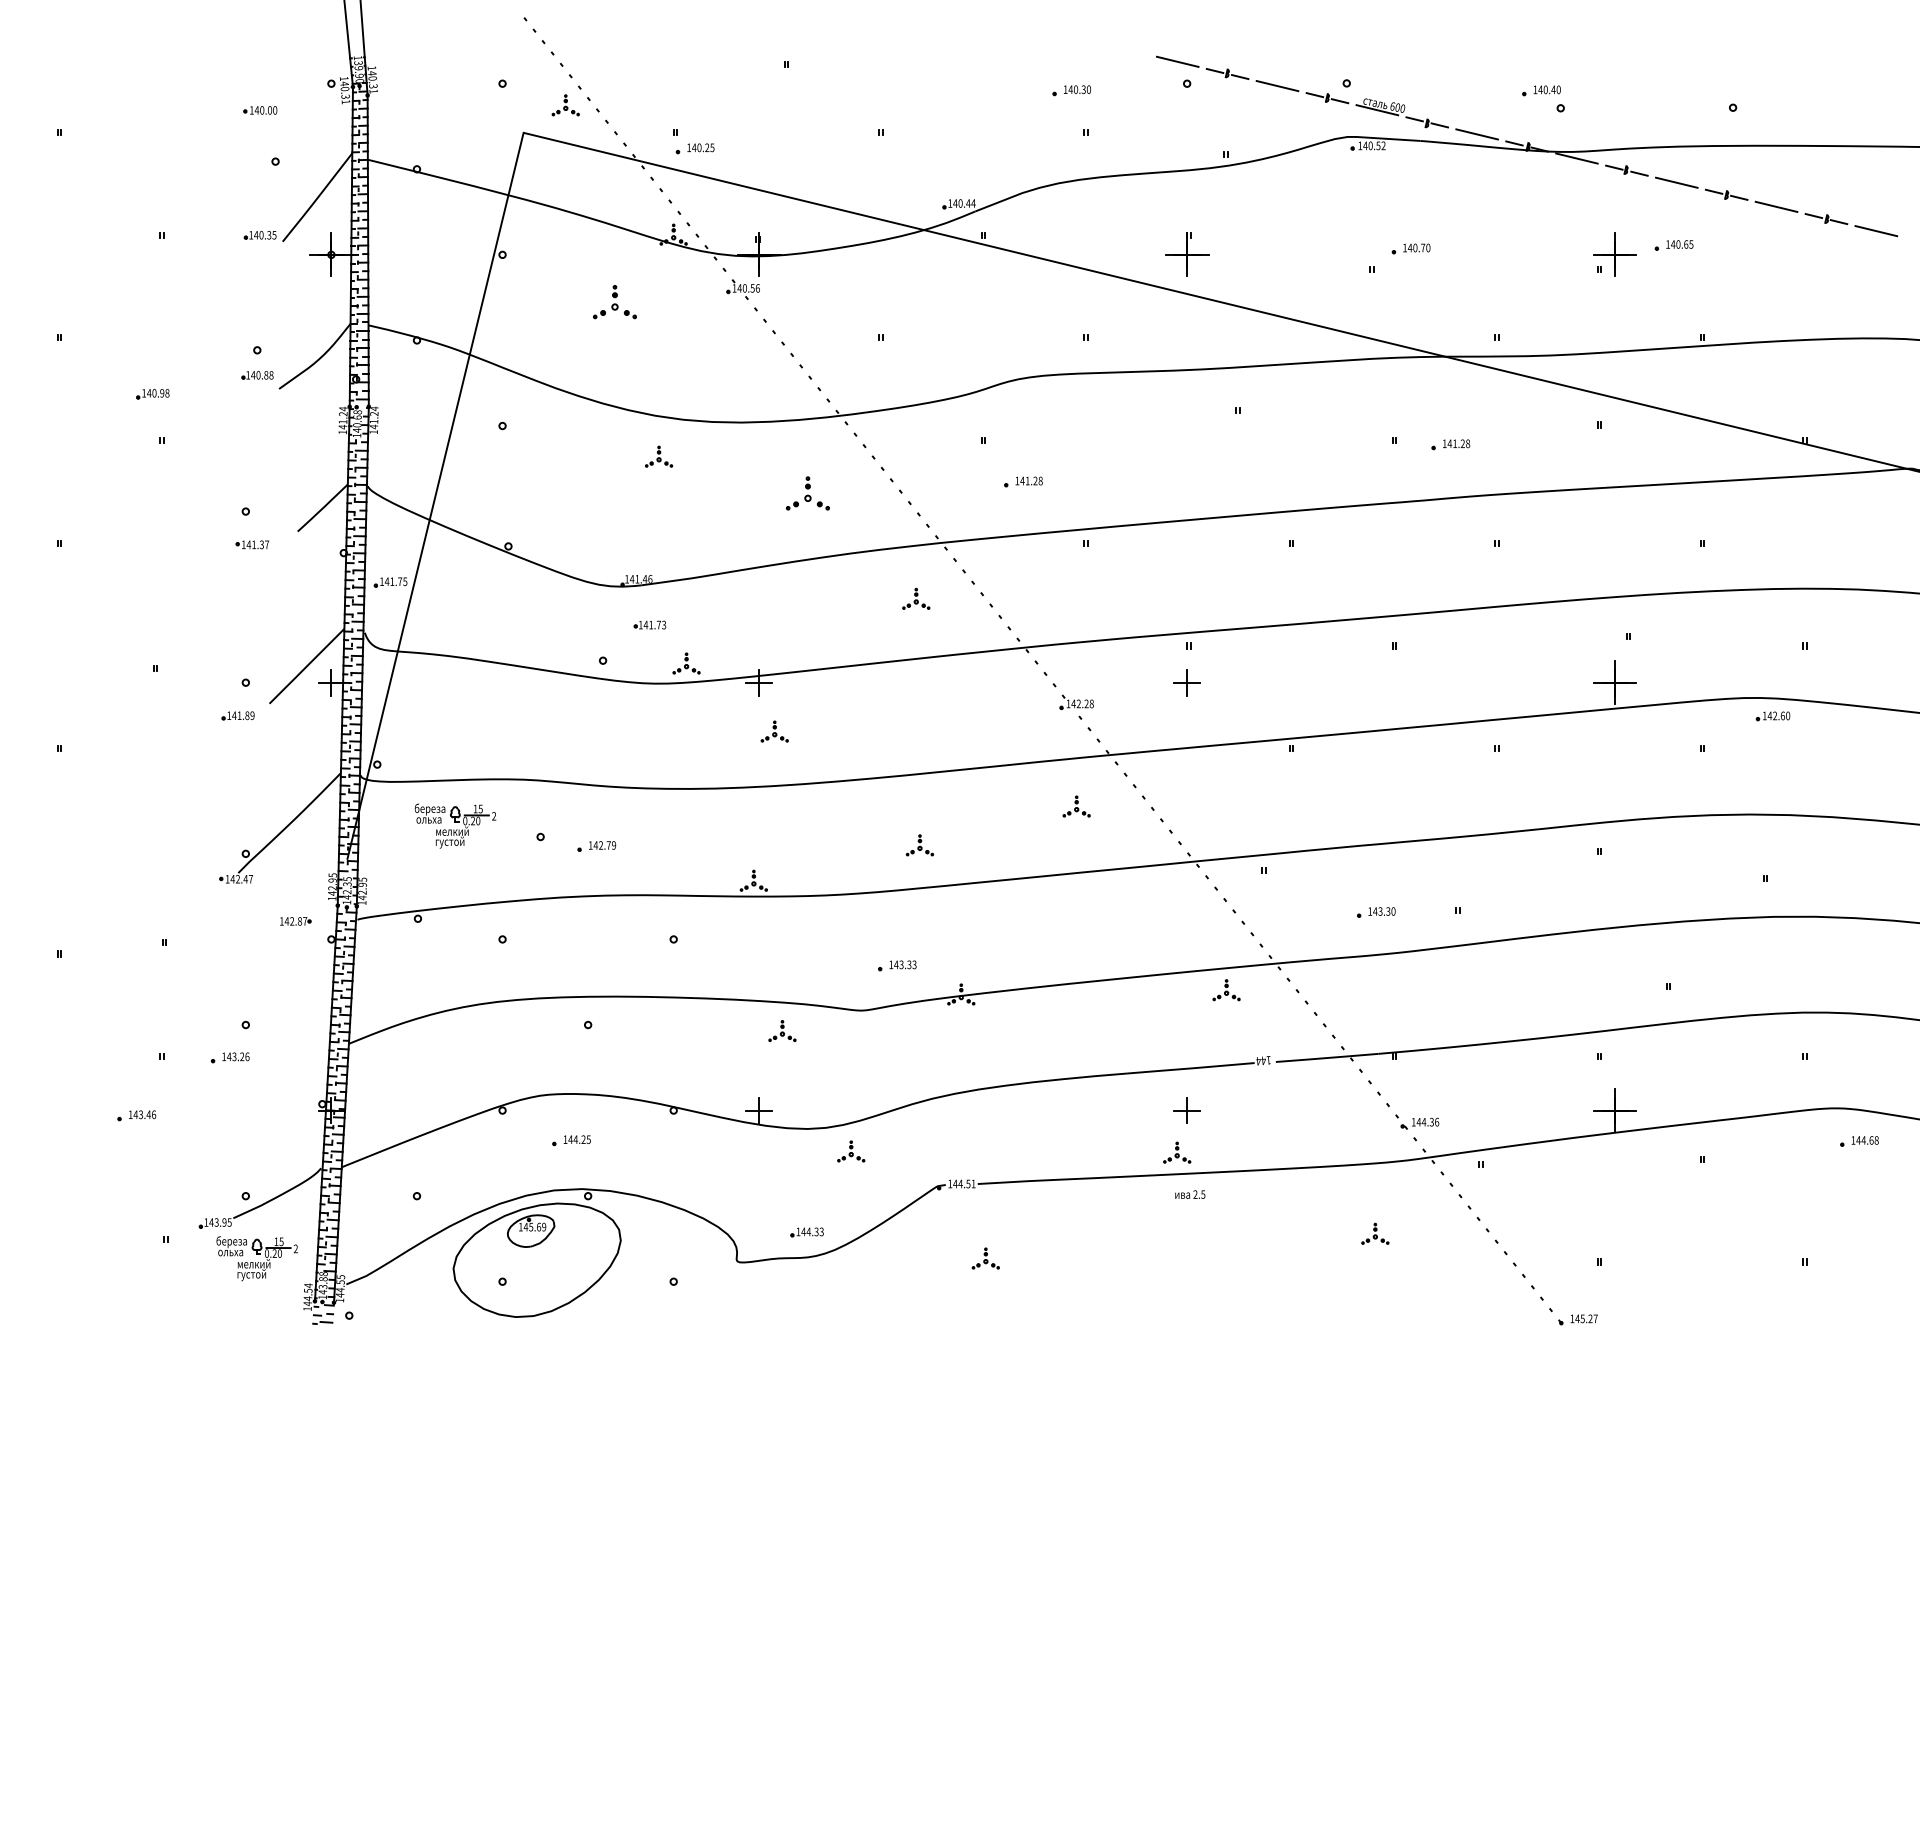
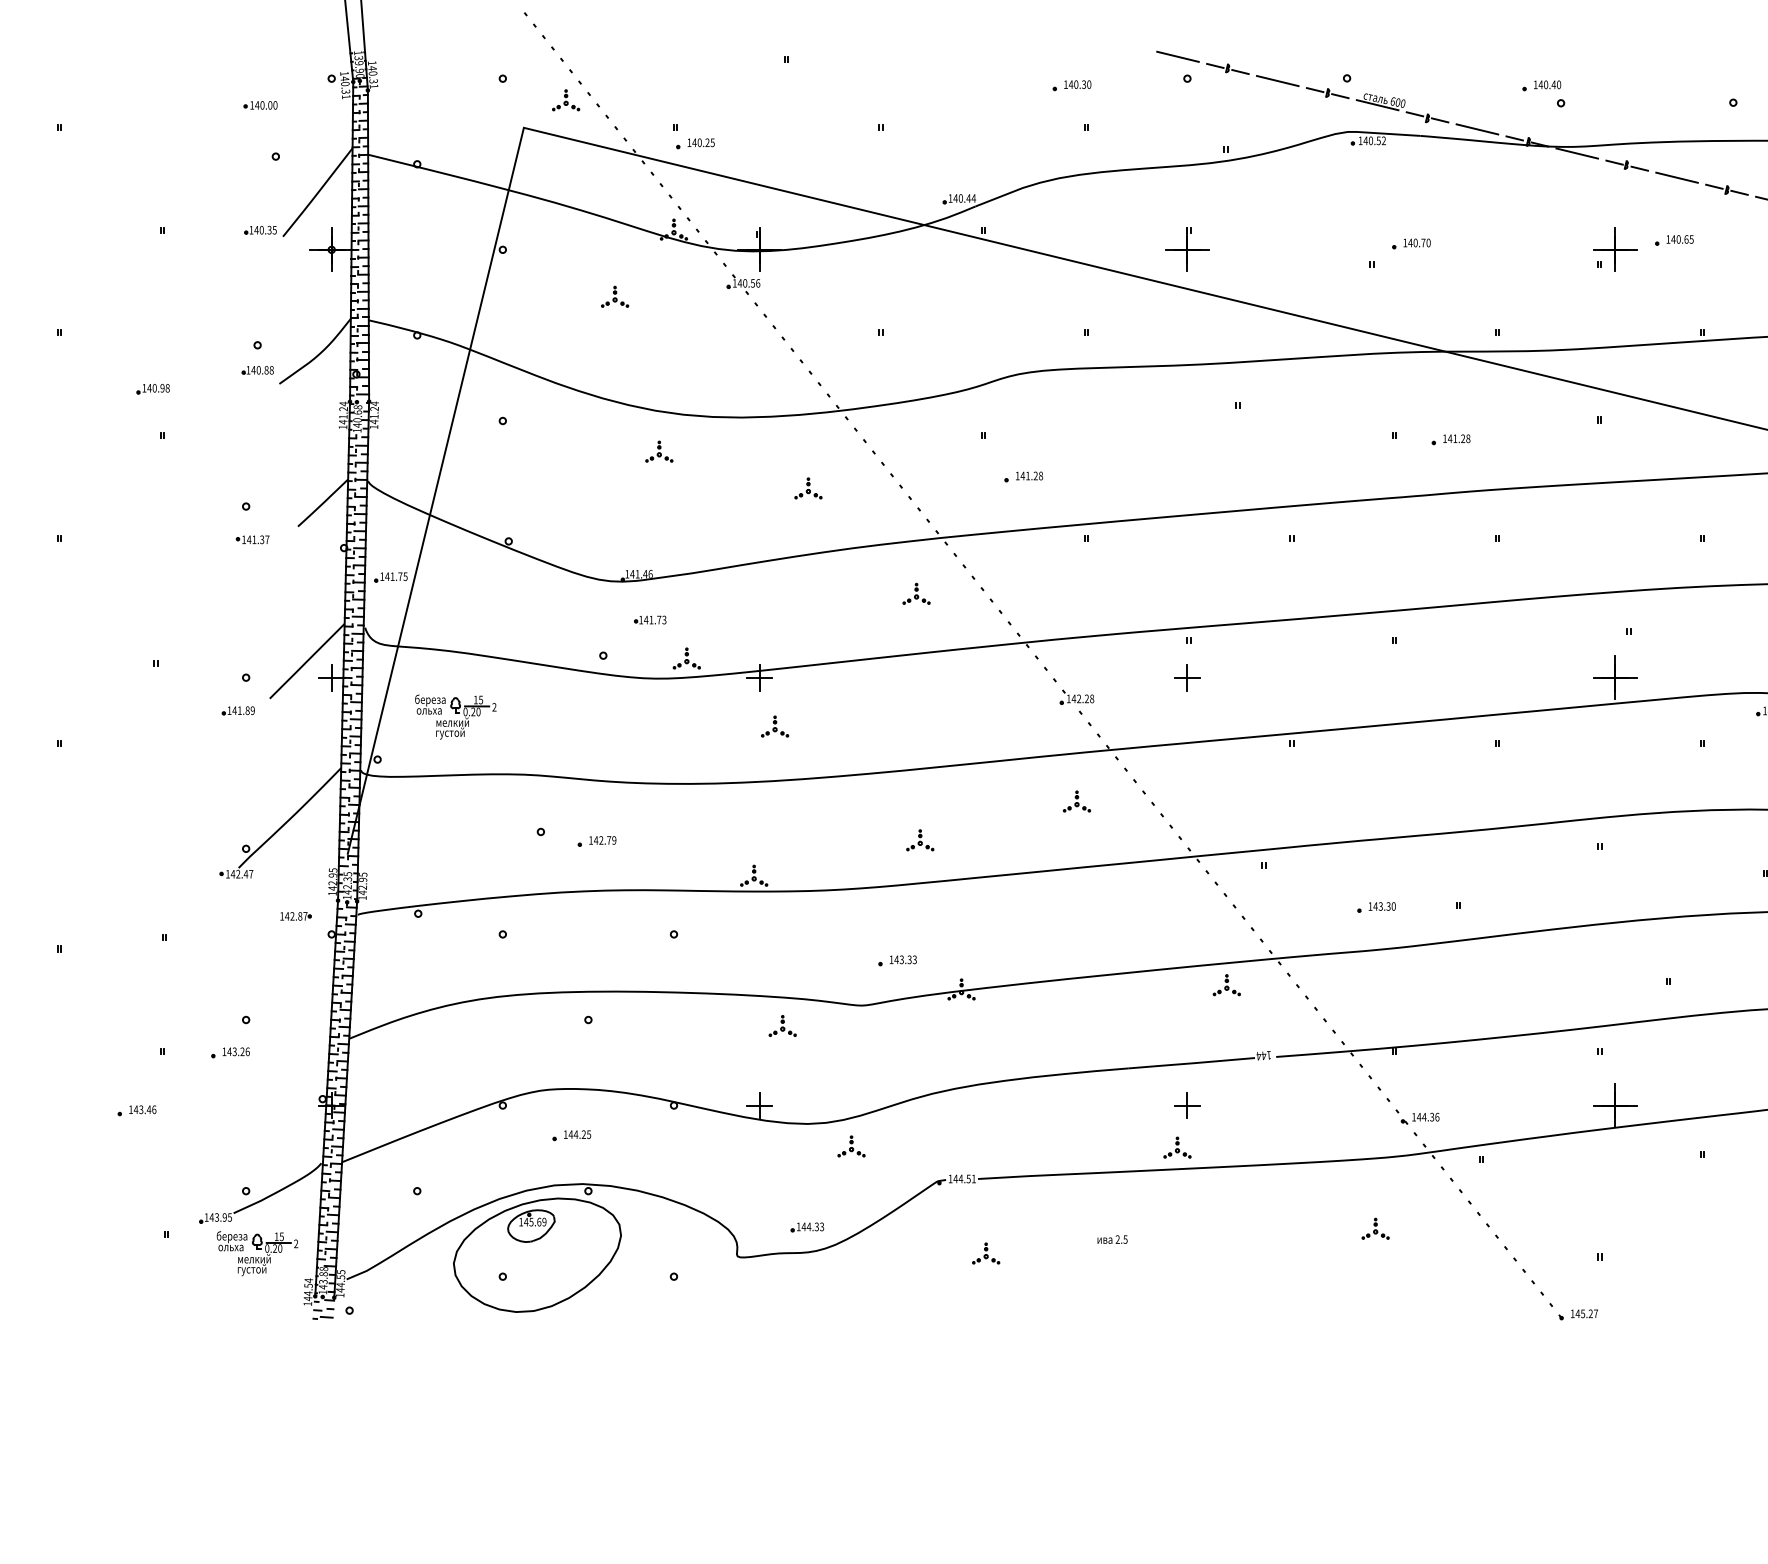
part: (614, 301) -> (614, 296), size x0.62
part: (808, 493) -> (808, 488), size x0.62
part: (455, 825) -> (455, 716), moved
text: (1190, 1194) -> (1112, 1239), moved

